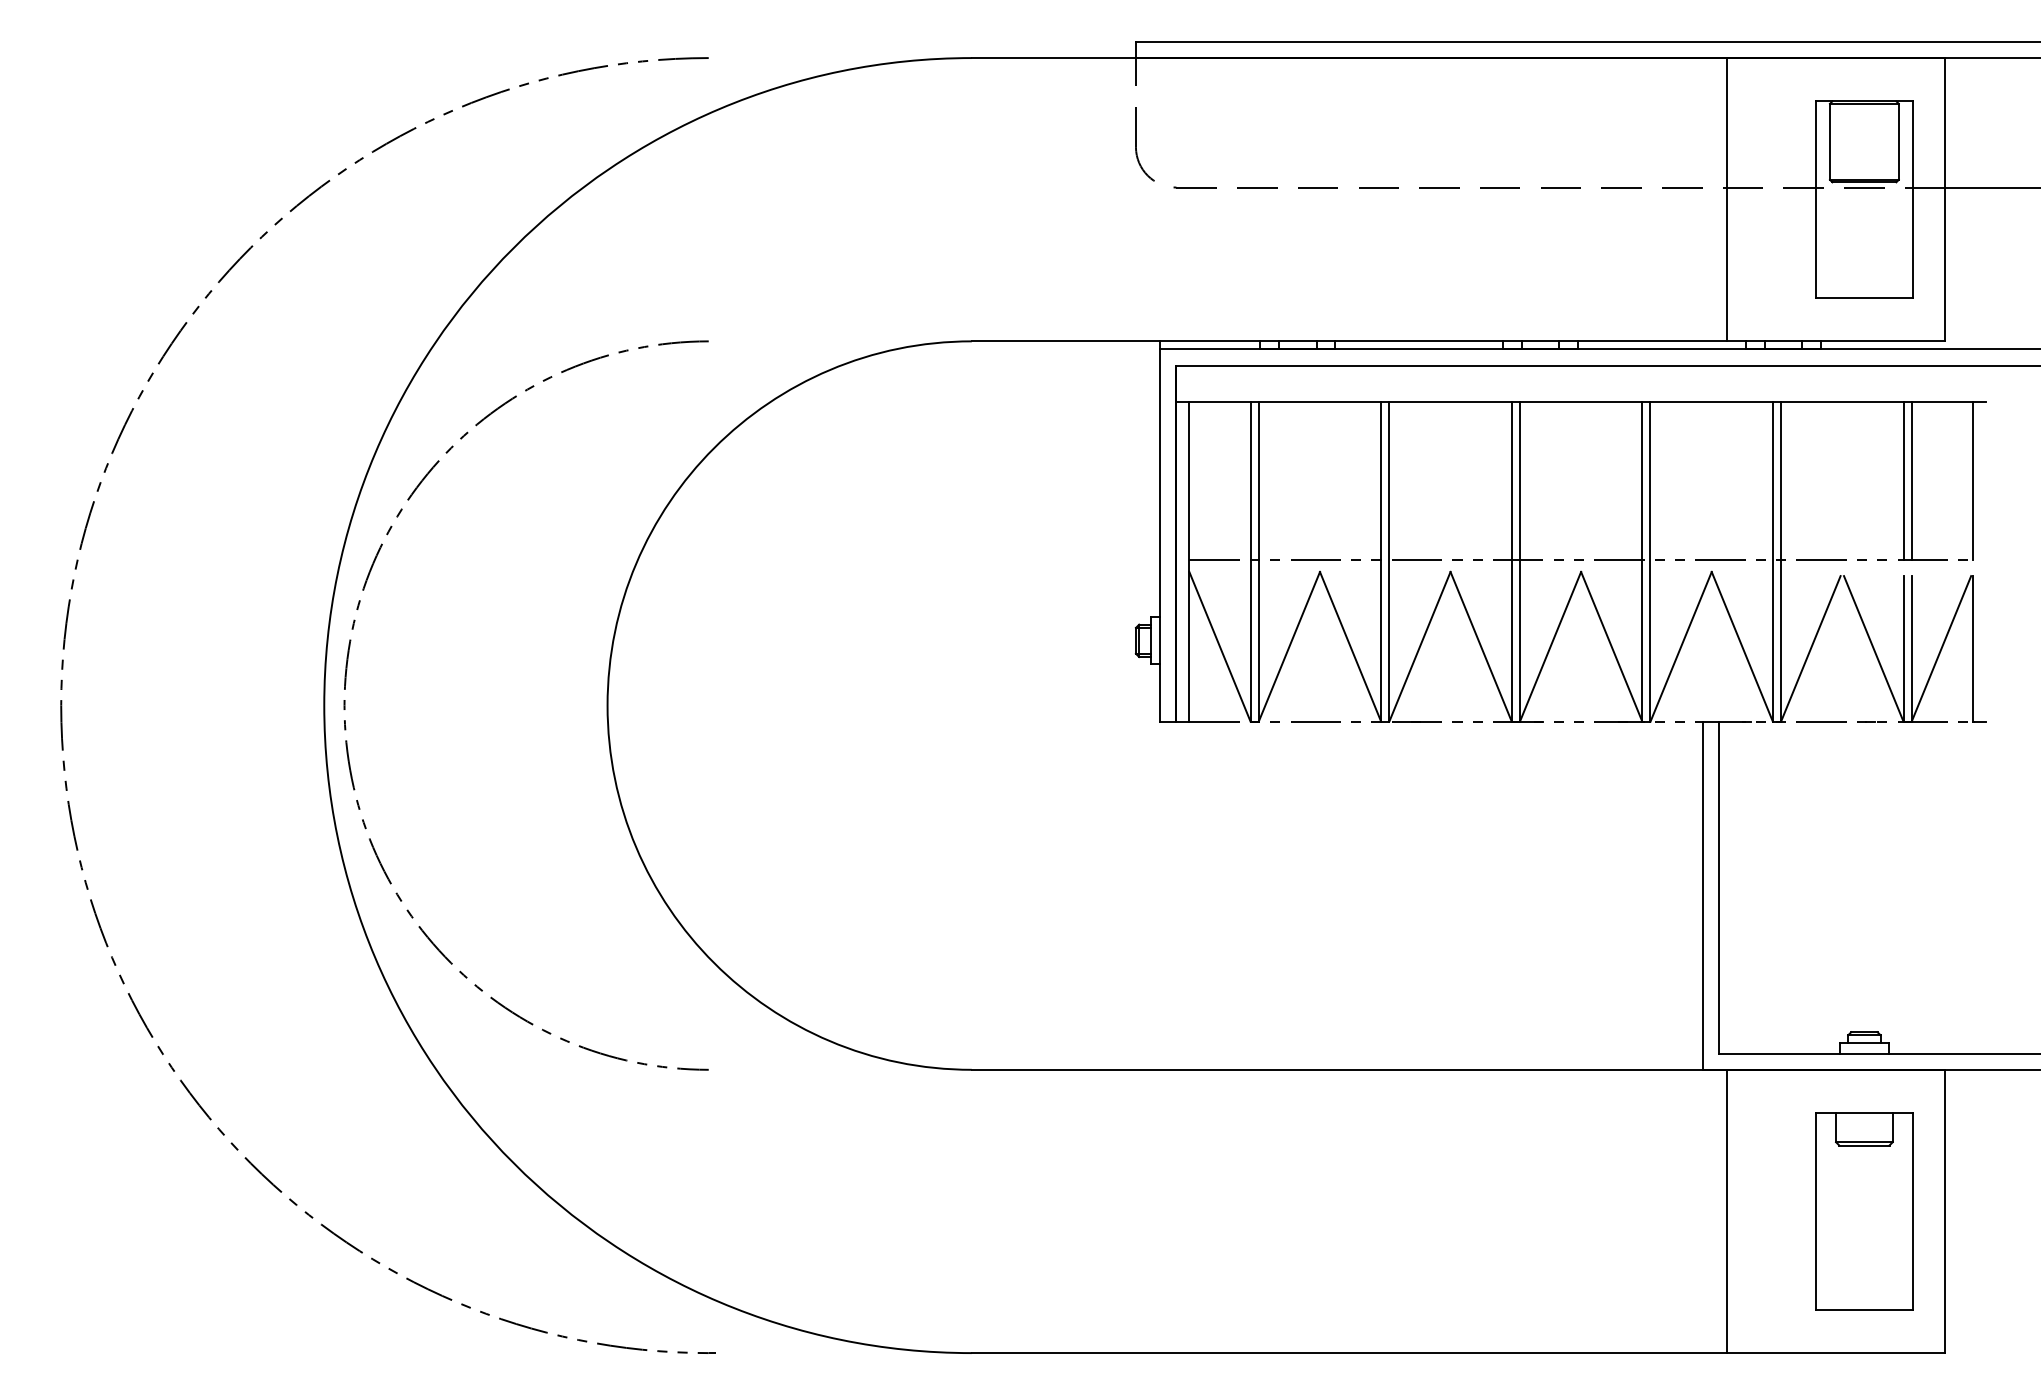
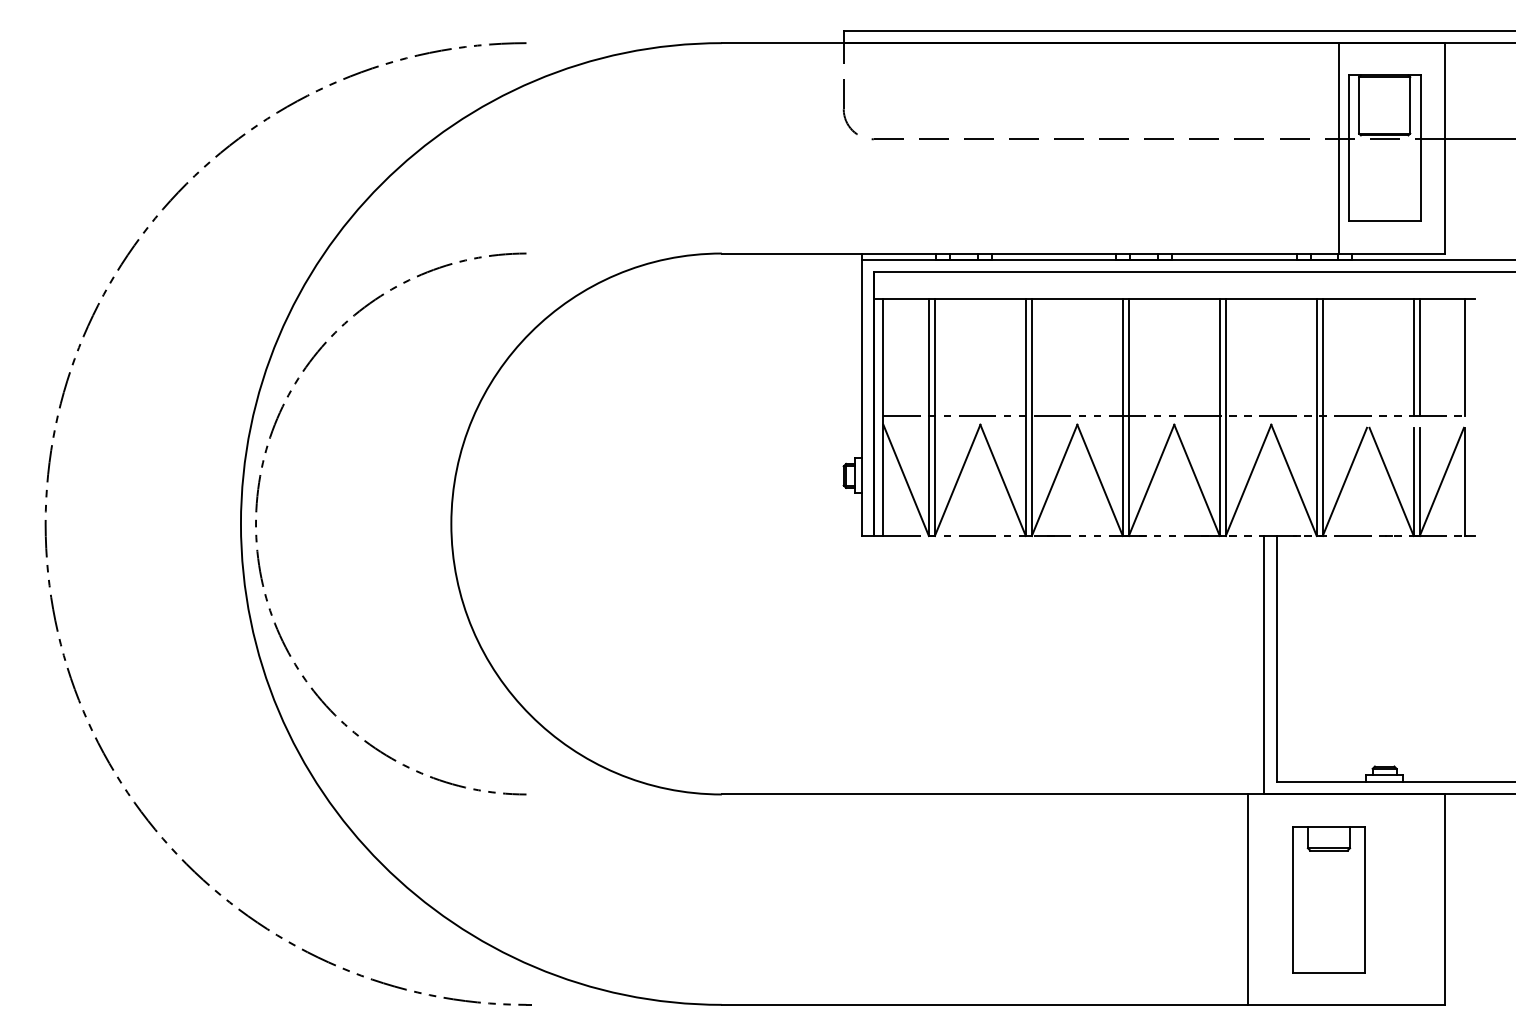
line: (1726, 199) -> (1338, 148), moved
line: (1726, 1211) -> (1247, 899), moved
part: (1864, 1211) -> (1329, 899), moved

